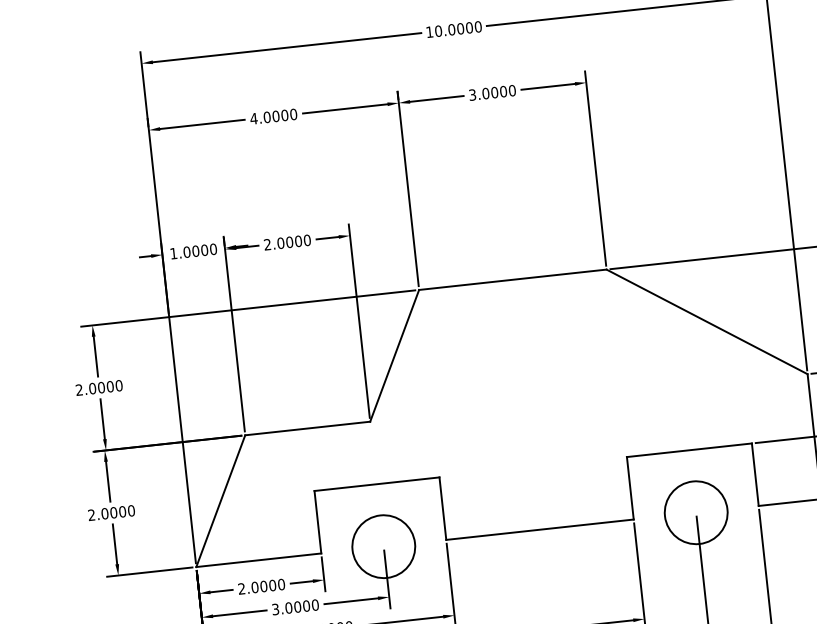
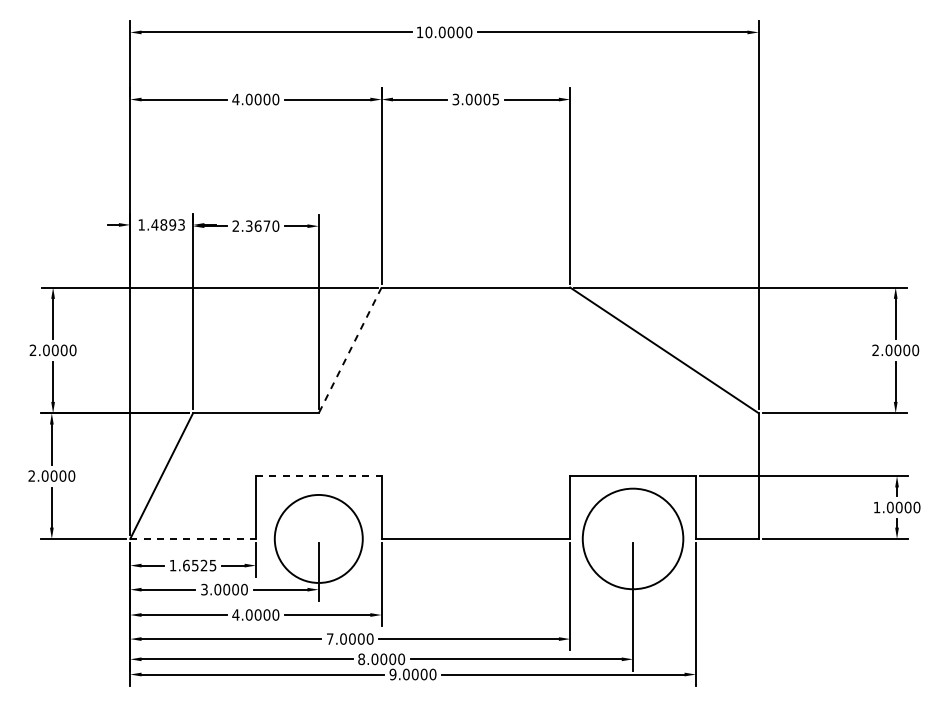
text: (512, 90) -> (495, 99), 3.0000 -> 3.0005
text: (289, 241) -> (257, 225), 2.0000 -> 2.3670
text: (200, 250) -> (168, 224), 1.0000 -> 1.4893
line: (394, 355) -> (350, 350), solid -> dashed
line: (376, 484) -> (318, 476), solid -> dashed
circle: (695, 512) -> (632, 538), size x1.6
circle: (383, 546) -> (318, 538), size x1.4
line: (259, 559) -> (193, 538), solid -> dashed
text: (261, 586) -> (192, 565), 2.0000 -> 1.6525

